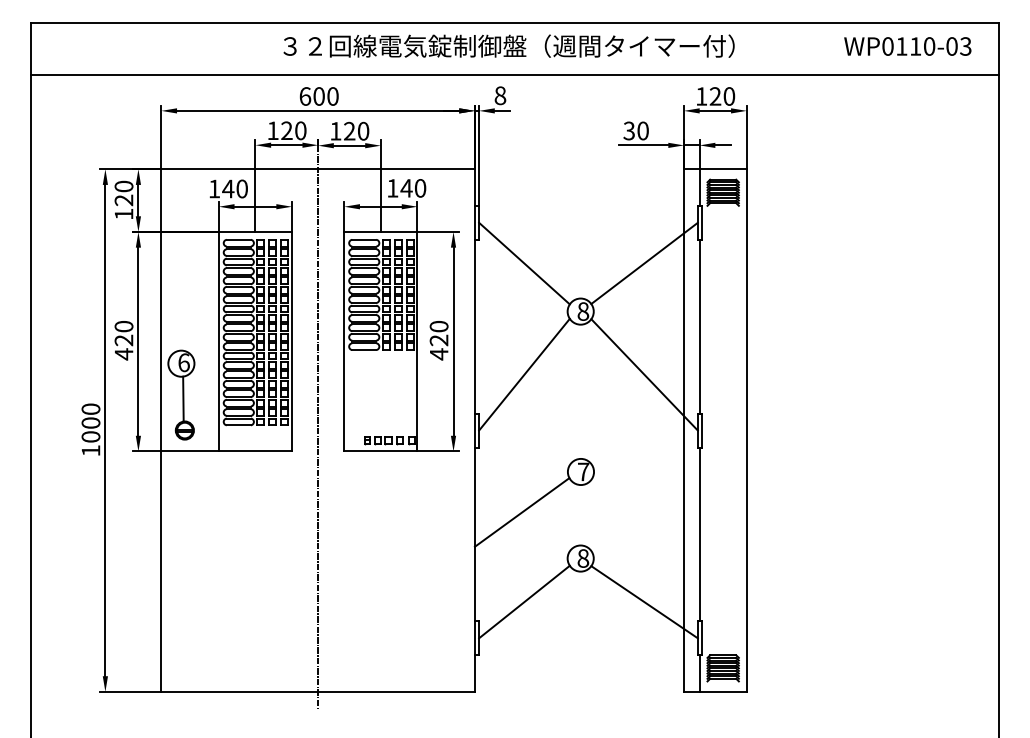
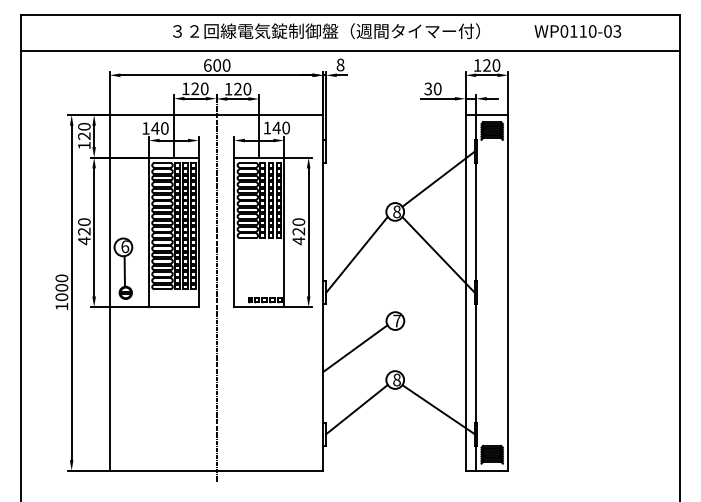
text: (509, 46) -> (326, 31), moved
text: (907, 46) -> (577, 31), moved
line: (523, 263) -> (356, 179), removed

